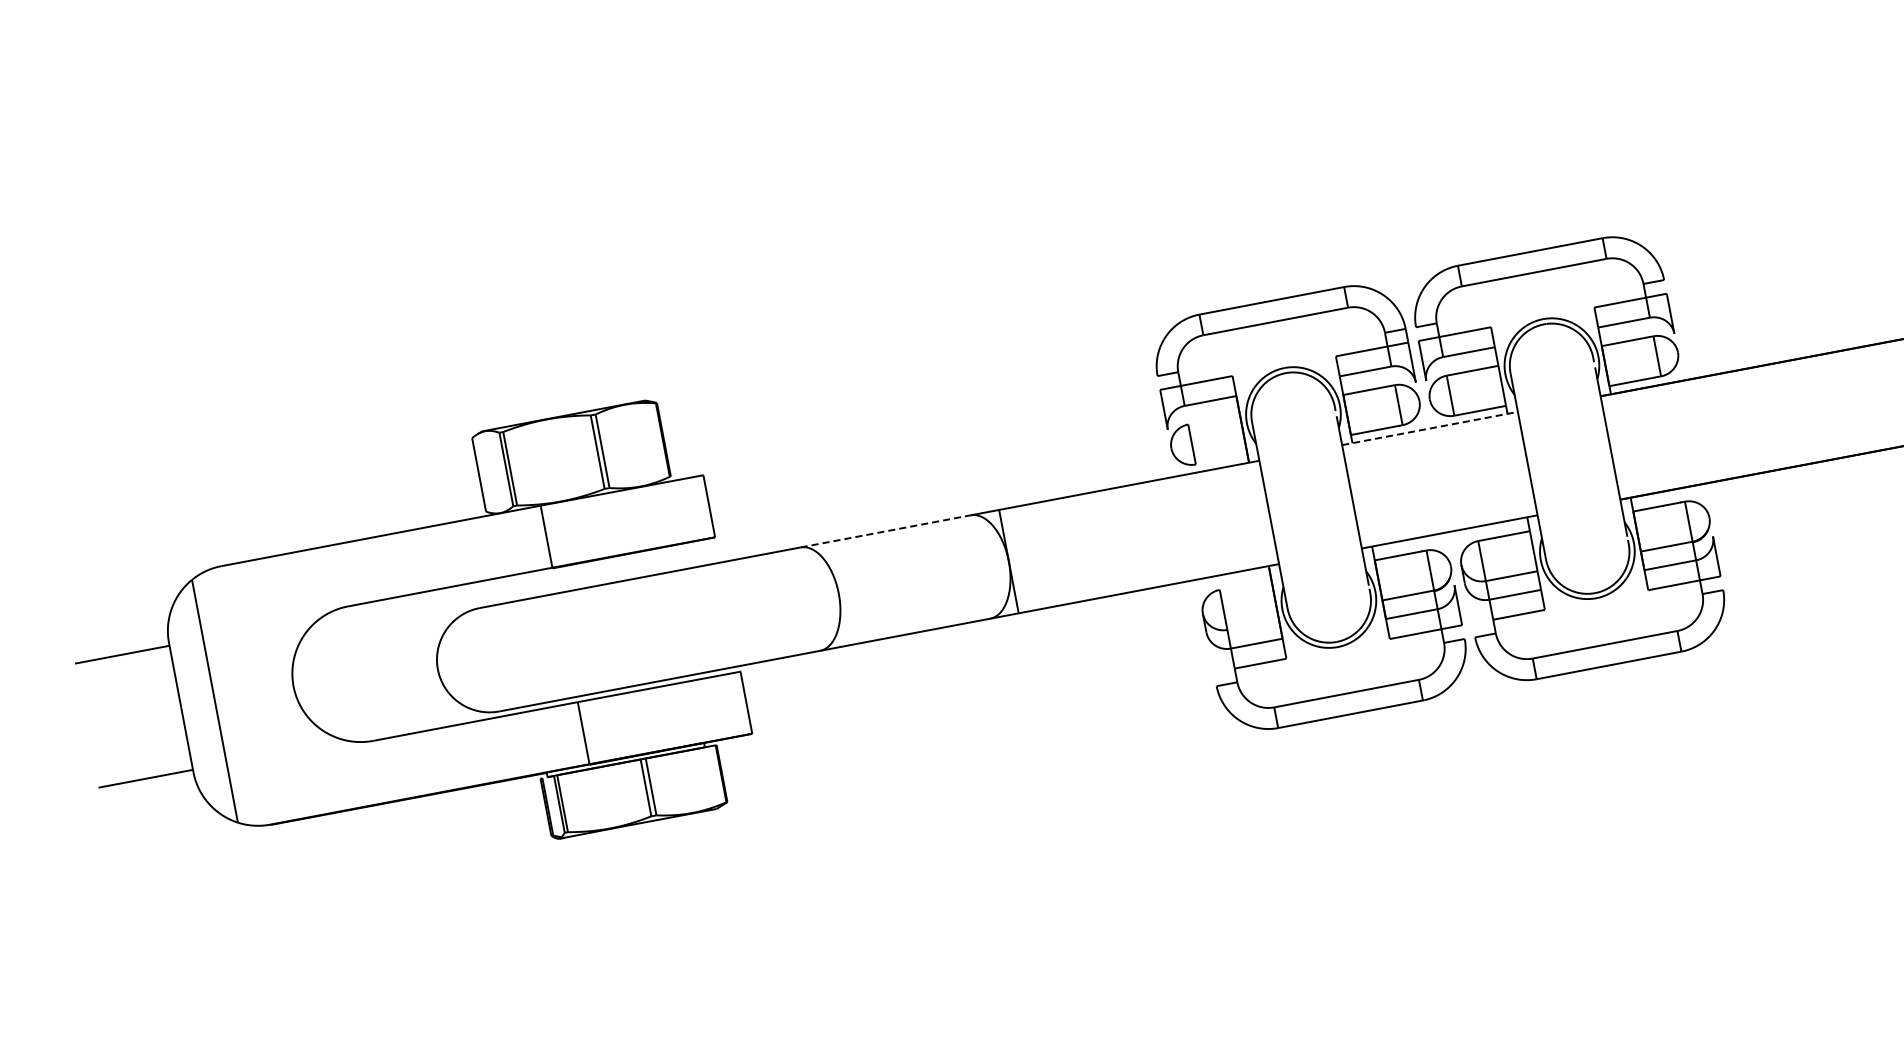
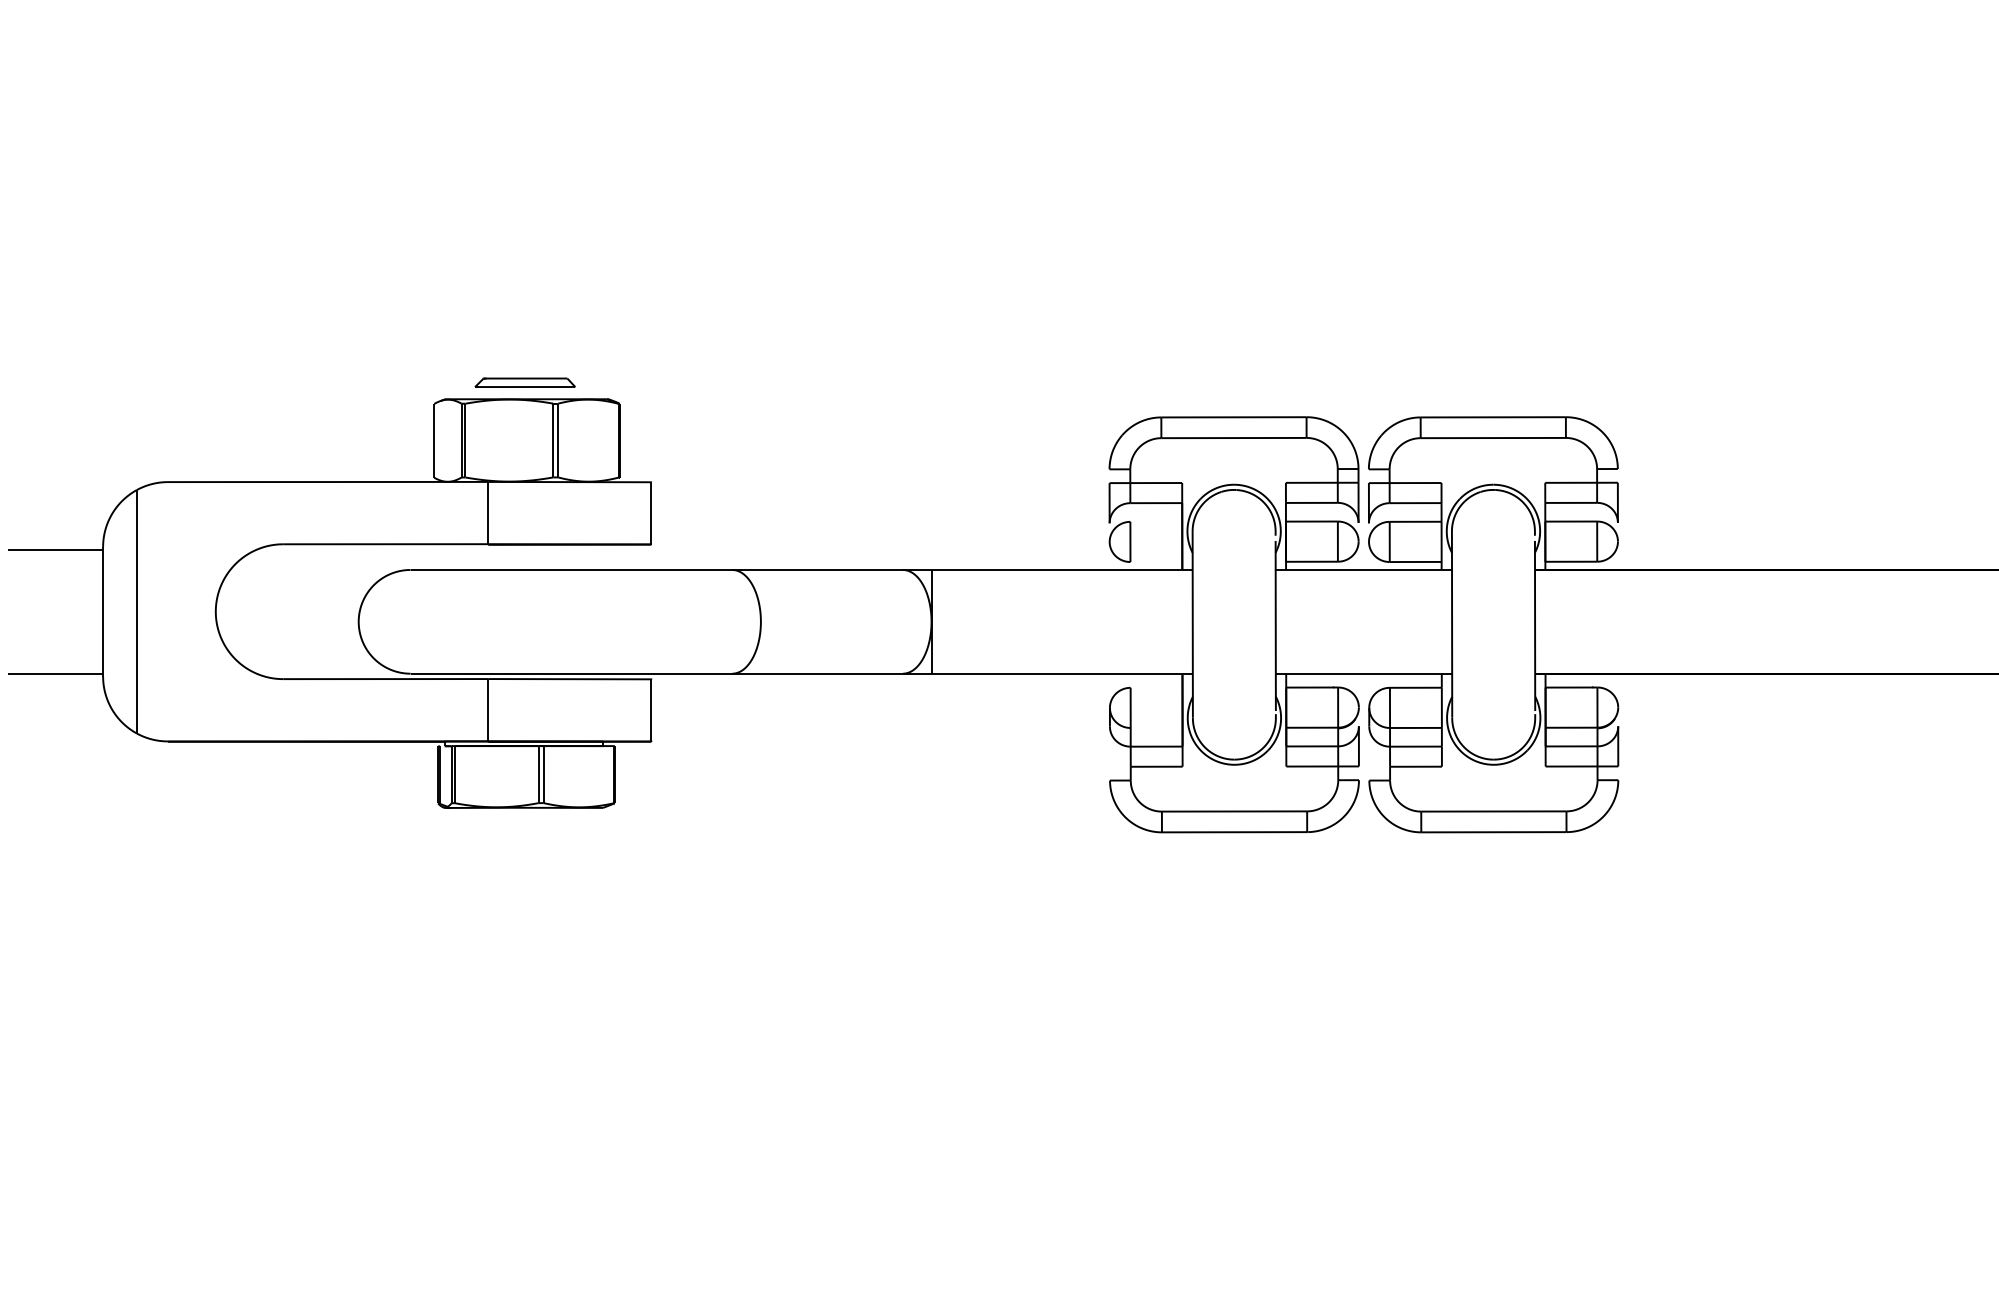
part: (558, 399) -> (524, 382), added
line: (1430, 427) -> (1364, 569), dashed -> solid
line: (886, 530) -> (818, 569), dashed -> solid

